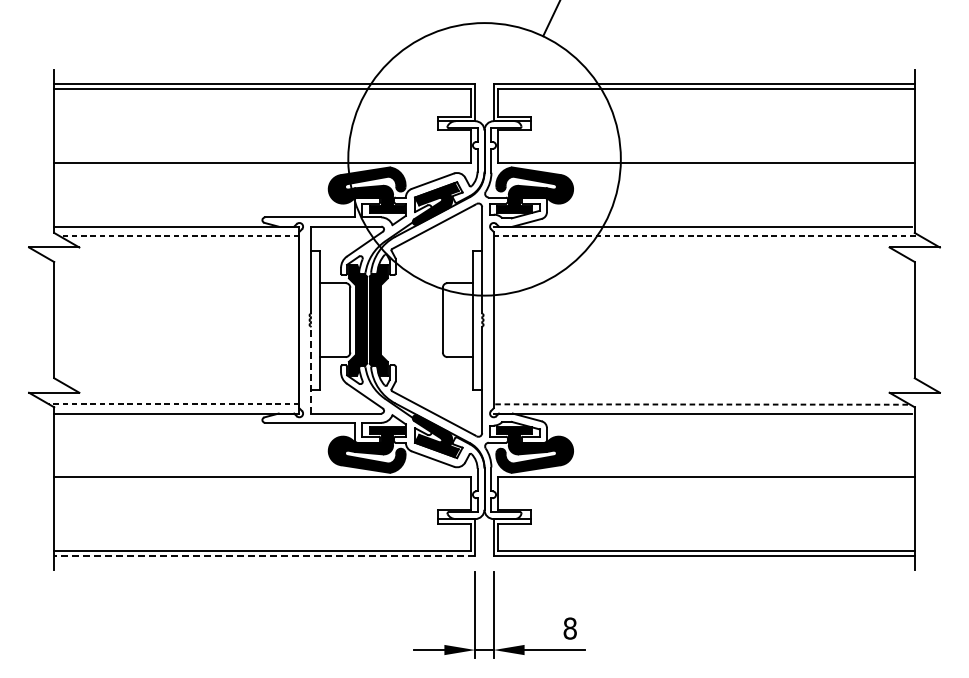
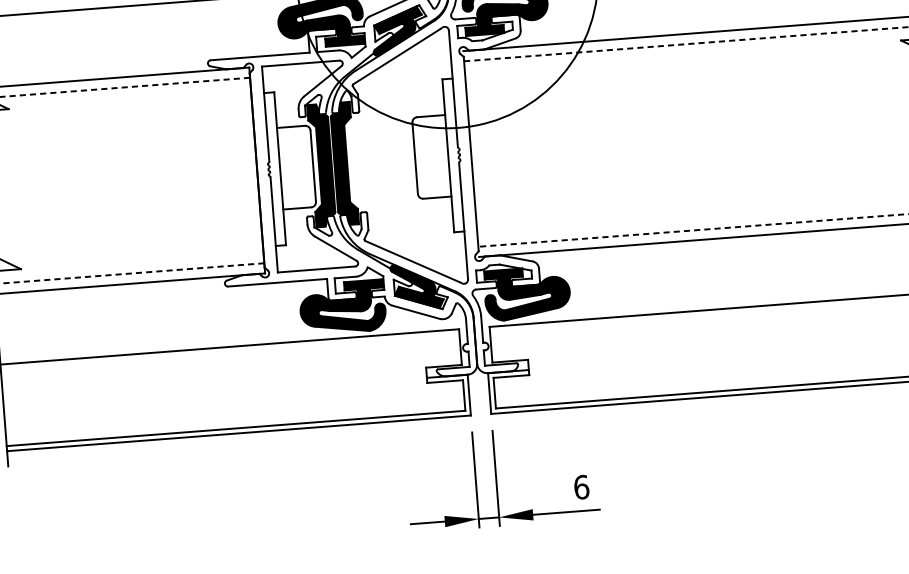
line: (311, 369) -> (274, 223), dashed -> solid
line: (264, 556) -> (238, 433), dashed -> solid
text: (569, 628) -> (580, 487), 8 -> 6

